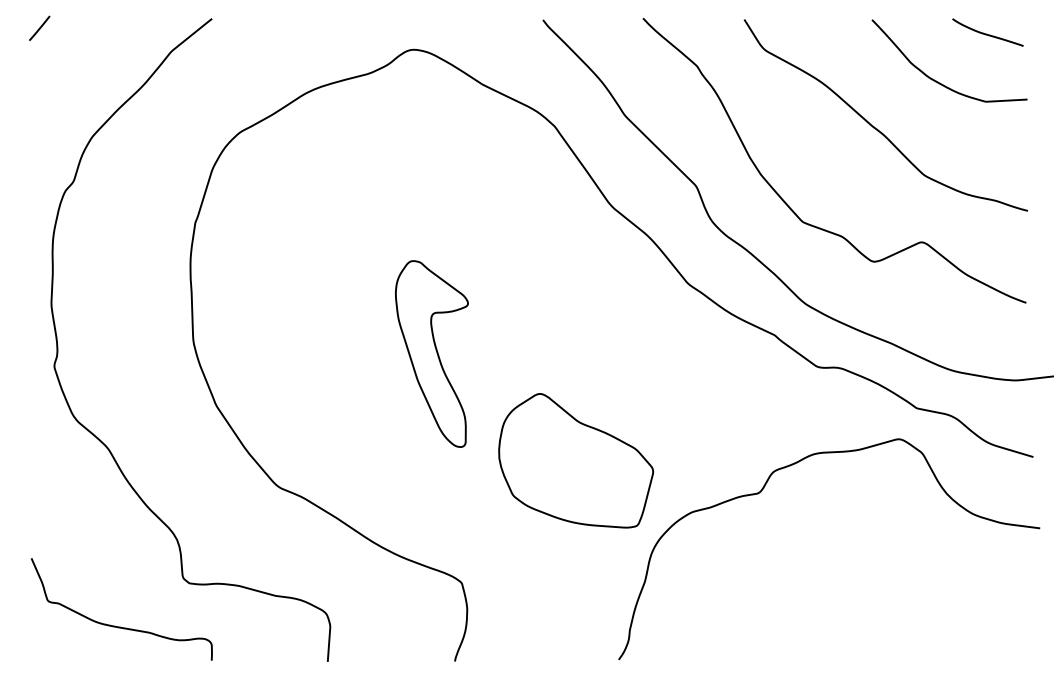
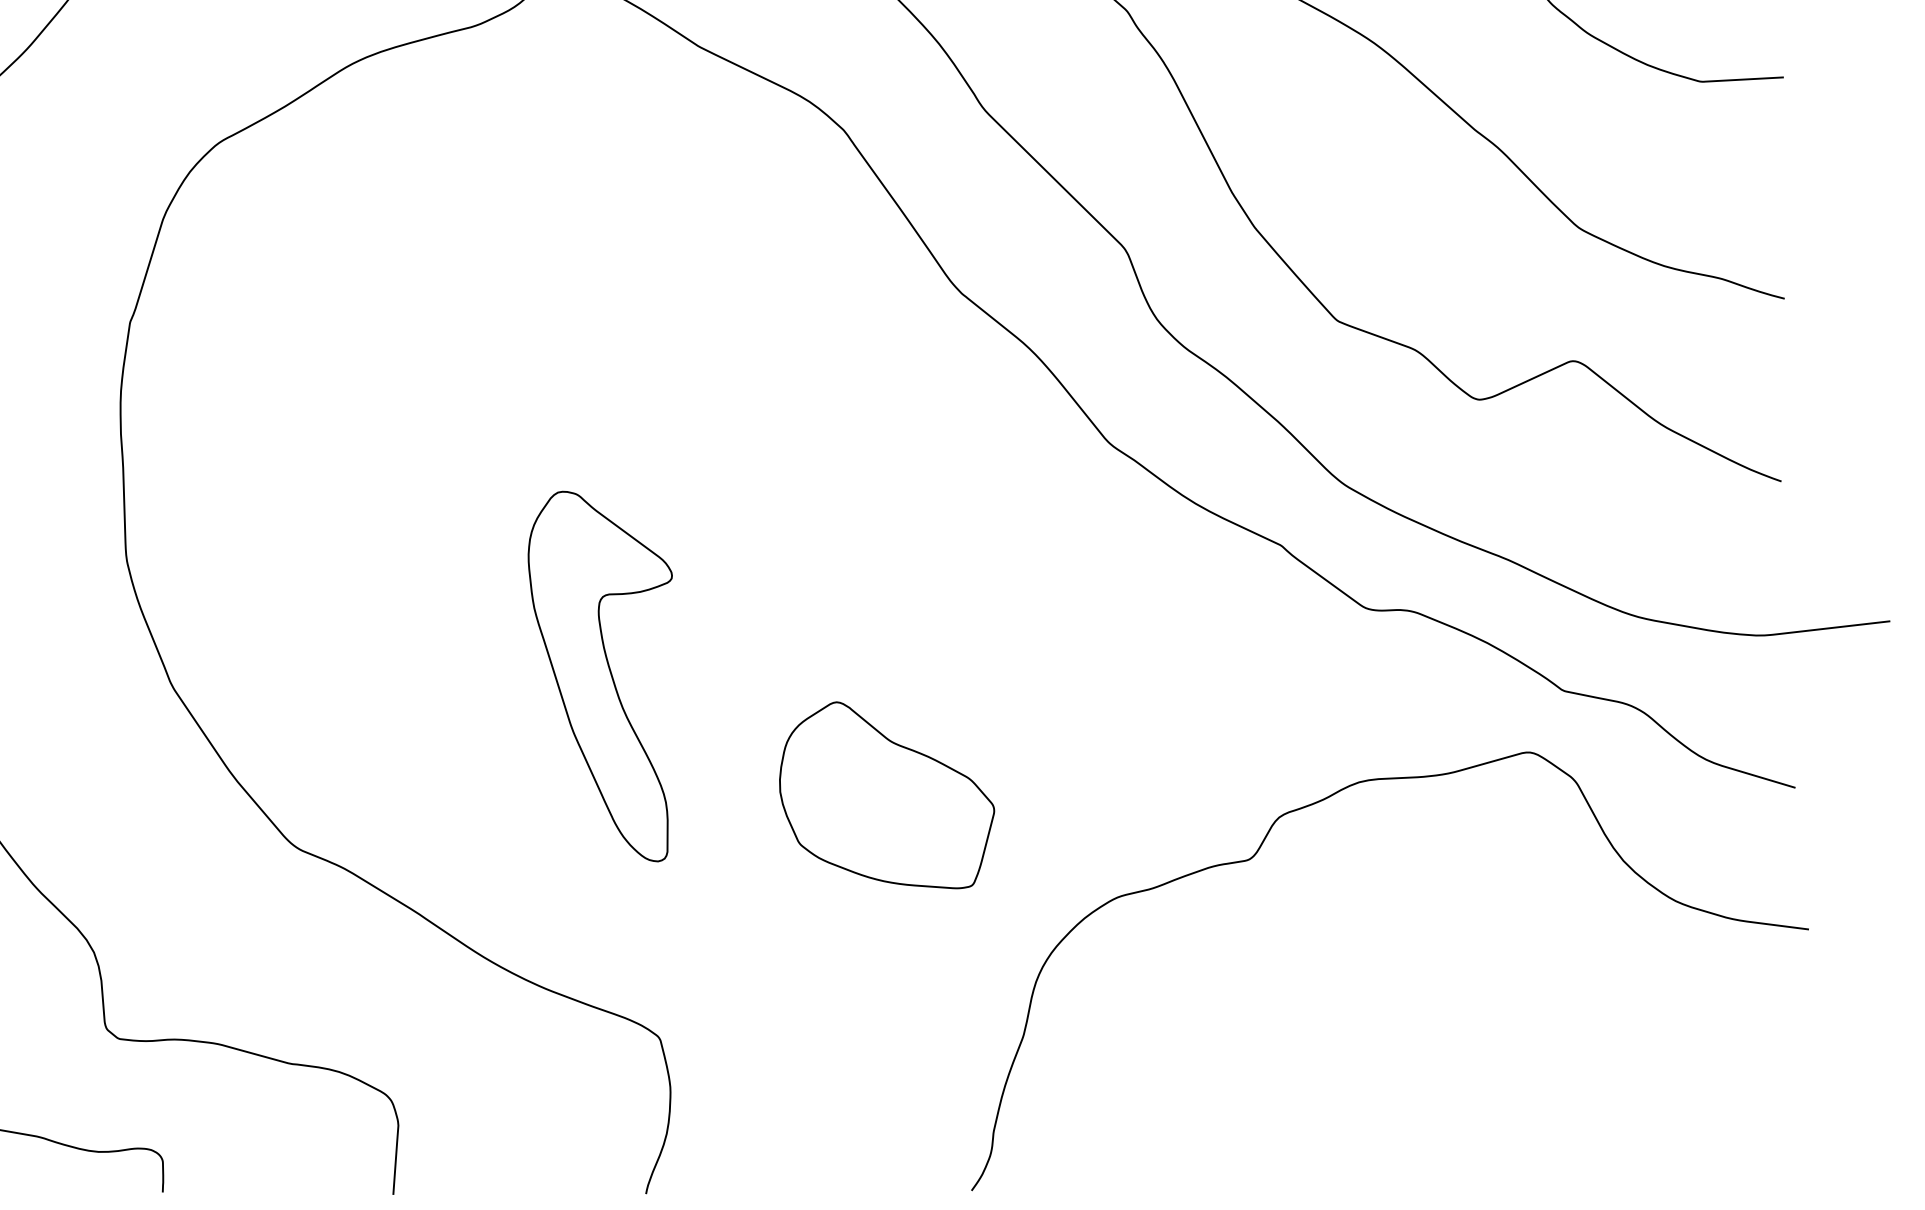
part: (431, 353) -> (599, 675), moved
part: (576, 460) -> (887, 794), size x0.7

